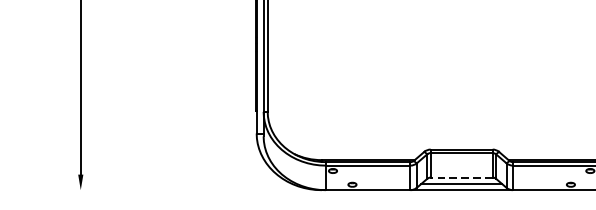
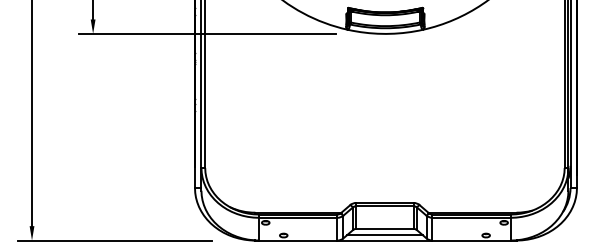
line: (461, 177) -> (384, 228), dashed -> solid
line: (169, 190) -> (114, 240), added

